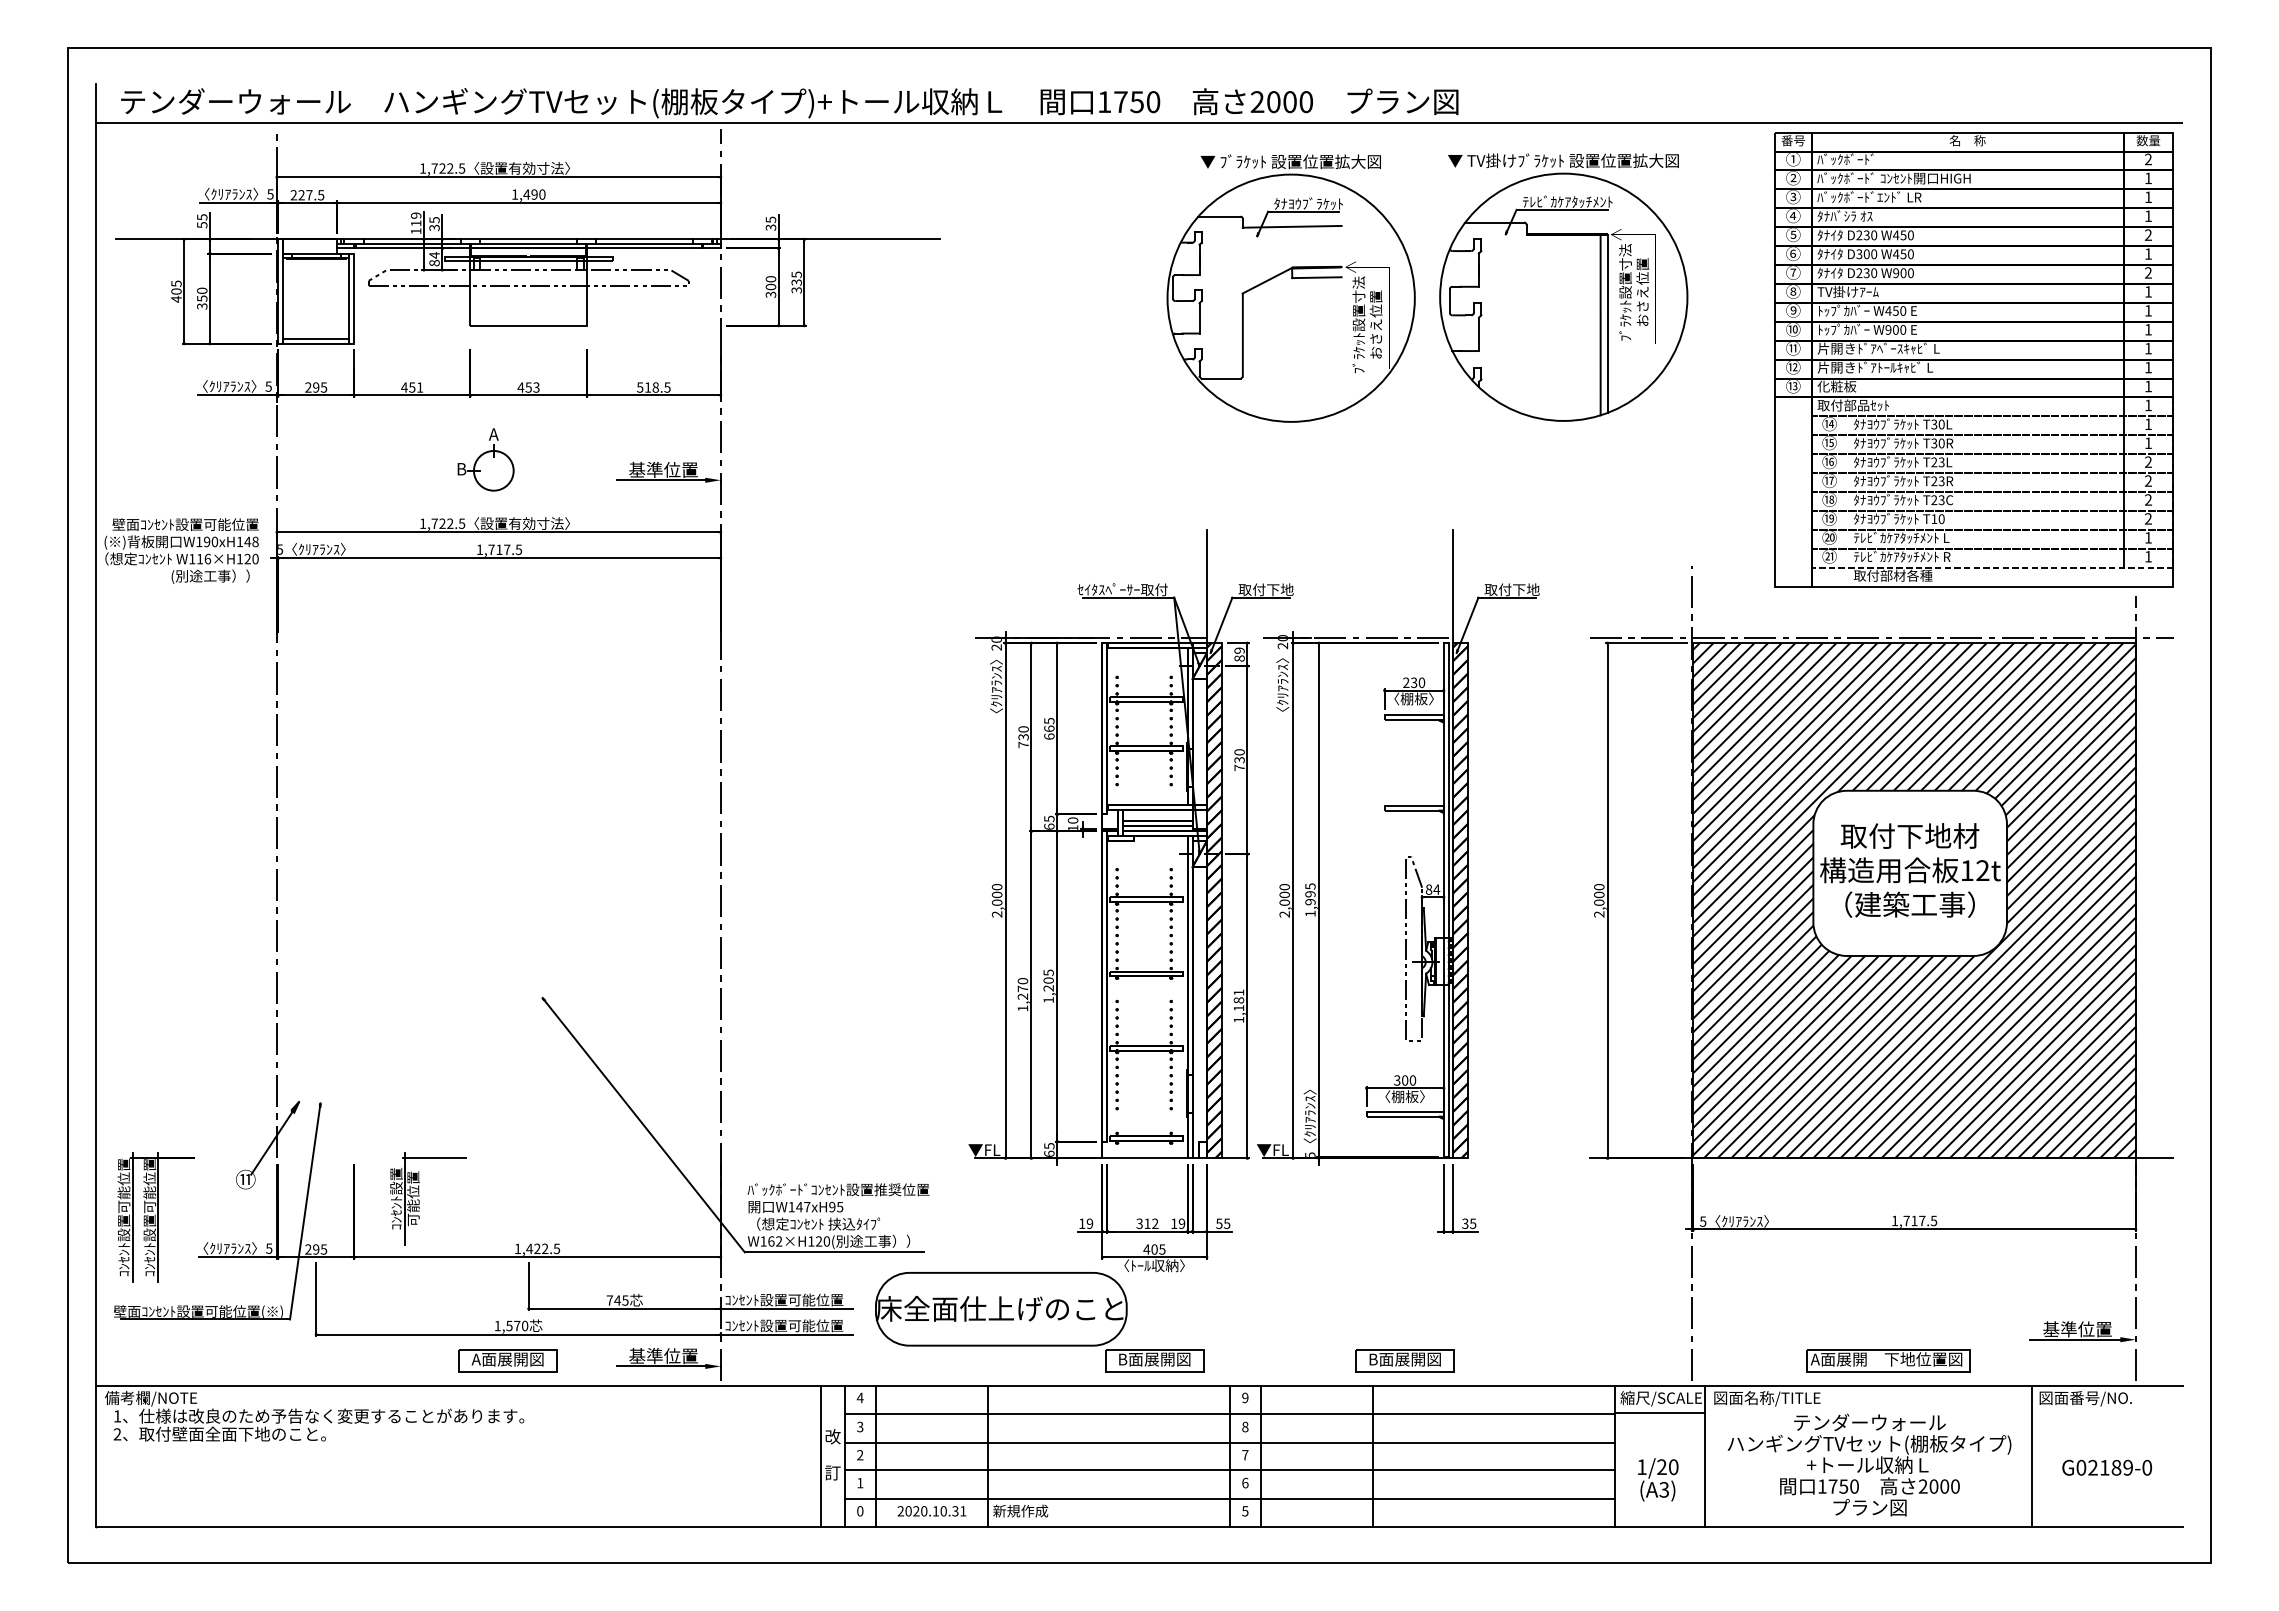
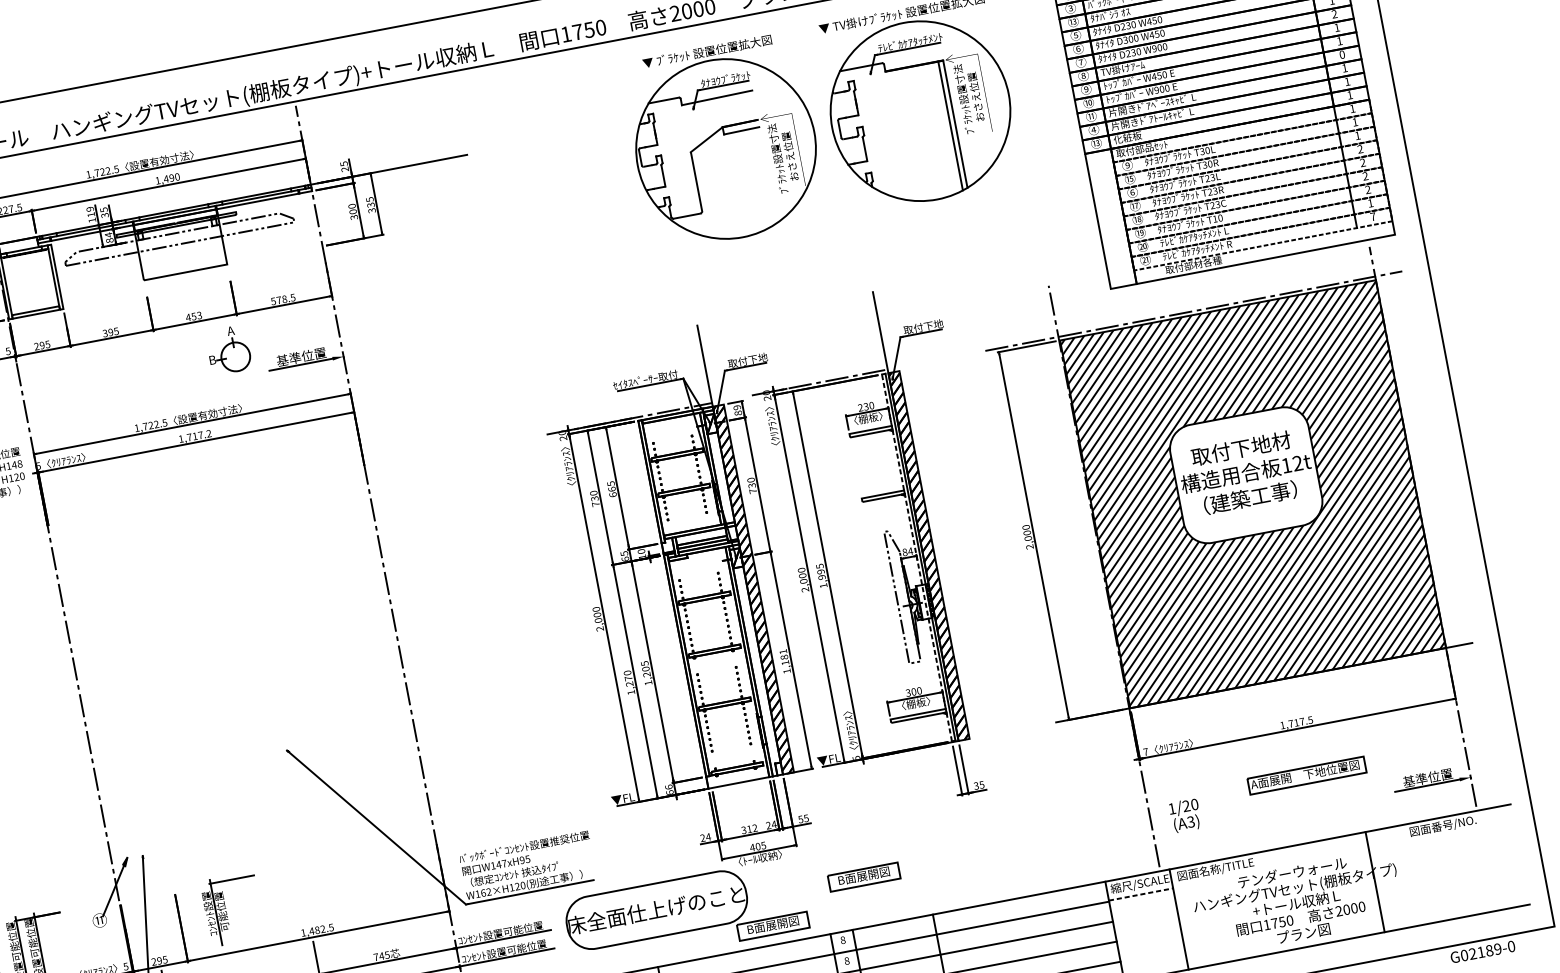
text: (1793, 215) -> (1073, 21), ④ -> ⑬
text: (771, 227) -> (345, 169), 35 -> 25
text: (2148, 329) -> (1342, 54), 1 -> 0
text: (1792, 367) -> (1093, 130), ⑫ -> ④
text: (412, 387) -> (110, 332), 451 -> 395
text: (648, 387) -> (279, 300), 518.5 -> 578.5
text: (1829, 423) -> (1127, 165), ⑭ -> ⑨
part: (485, 459) -> (228, 349), moved
text: (1829, 461) -> (1132, 192), ⑯ -> ⑥
text: (518, 549) -> (208, 433), 1,717.5 -> 1,717.2
text: (2148, 556) -> (1373, 216), 1 -> 7
line: (1443, 900) -> (916, 558), solid -> dashed
text: (1049, 1145) -> (668, 786), 65 -> 66
text: (1703, 1221) -> (1146, 751), 5 -> 7
text: (1086, 1223) -> (705, 837), 19 -> 24
text: (1178, 1223) -> (771, 824), 19 -> 24
text: (537, 1248) -> (317, 929), 1,422.5 -> 1,482.5
part: (1404, 1360) -> (863, 876), moved
part: (1888, 1360) -> (1306, 775), moved
text: (1245, 1397) -> (843, 939), 9 -> 8
line: (1659, 1412) -> (1140, 894), solid -> dashed
line: (2031, 1456) -> (1375, 882), moved
text: (2106, 1467) -> (1482, 951), moved
text: (1658, 1479) -> (1185, 815), moved

